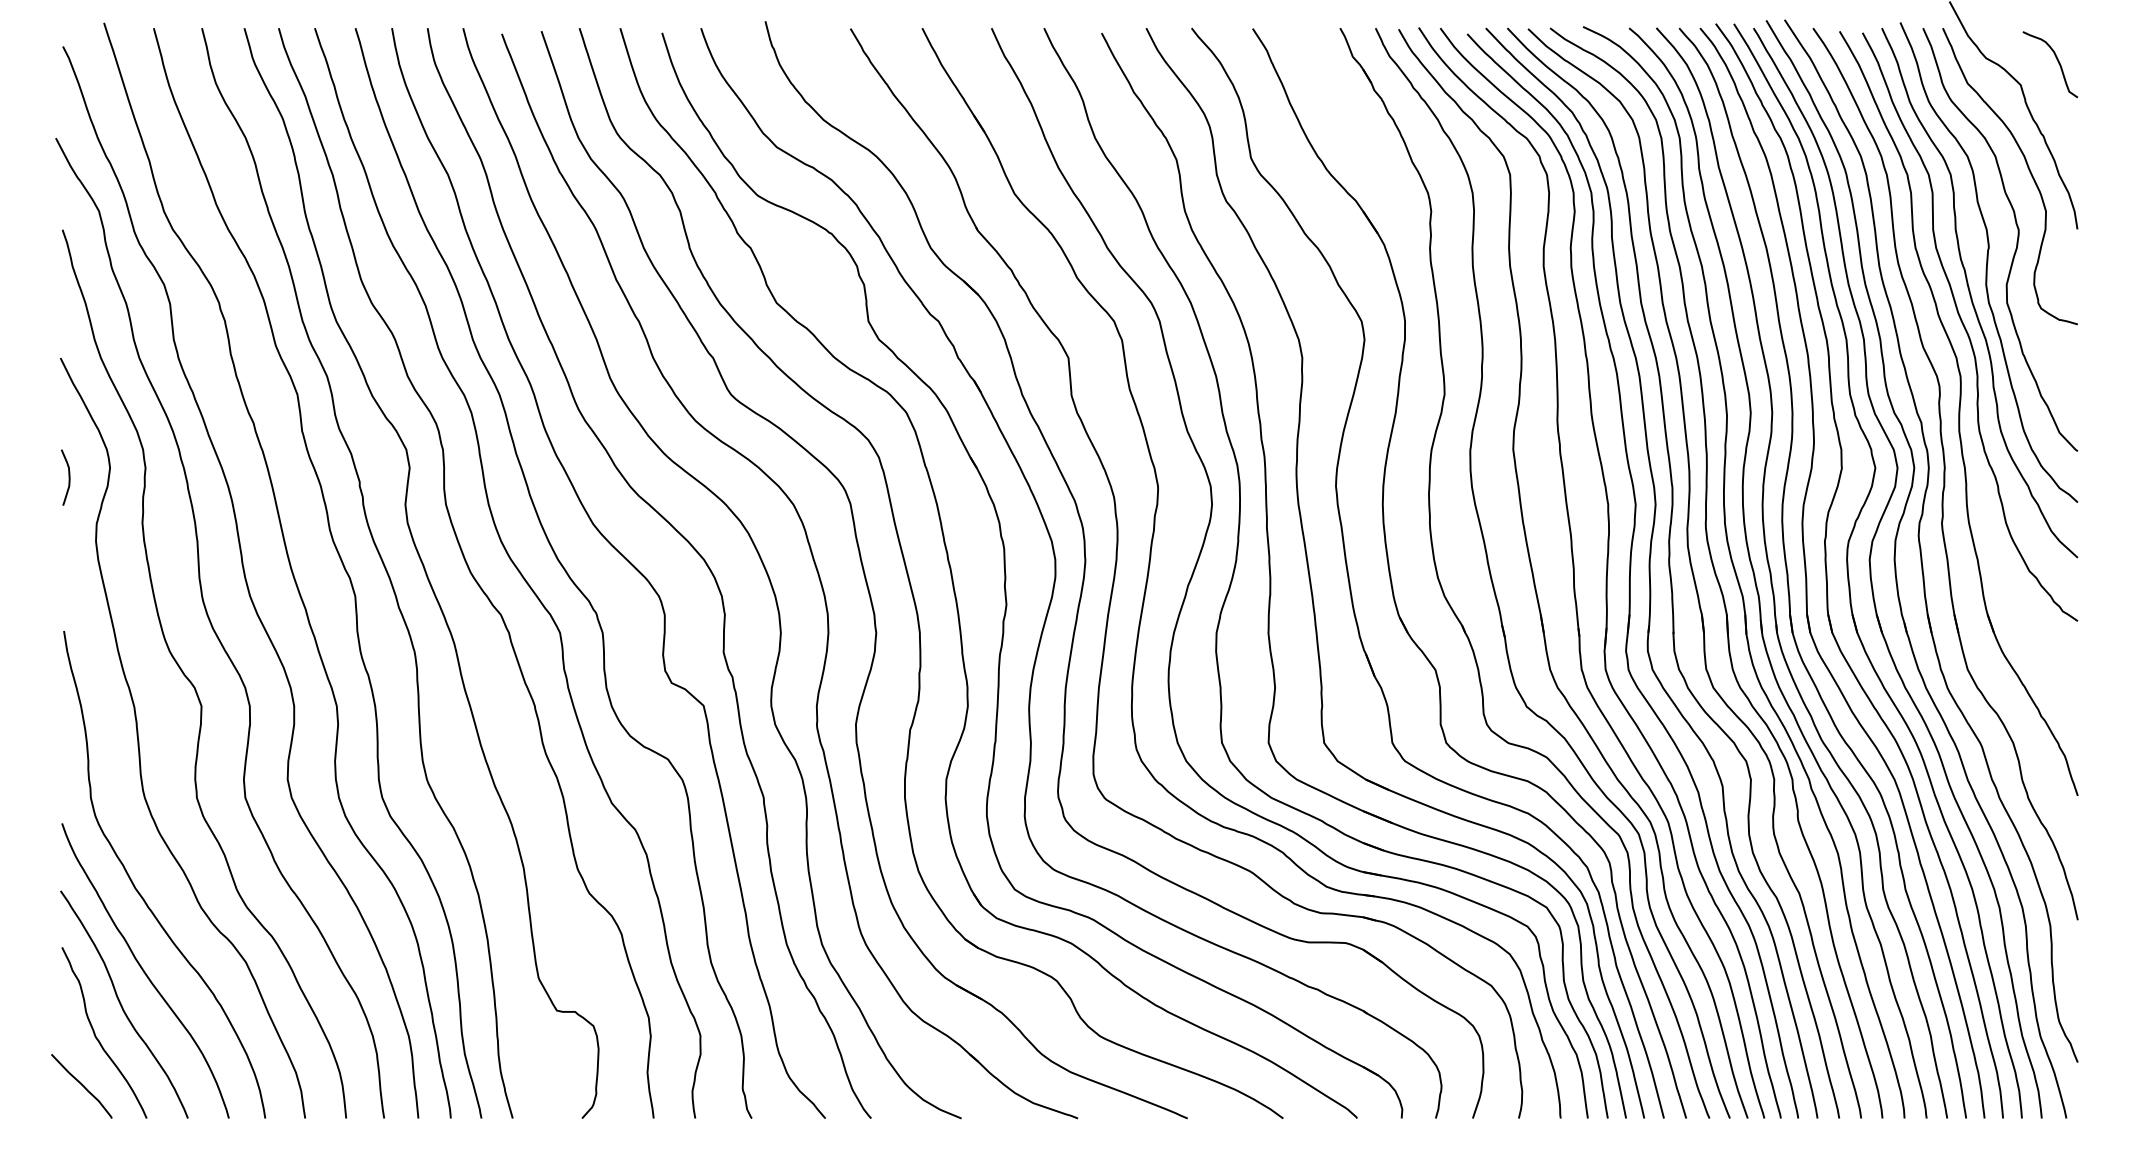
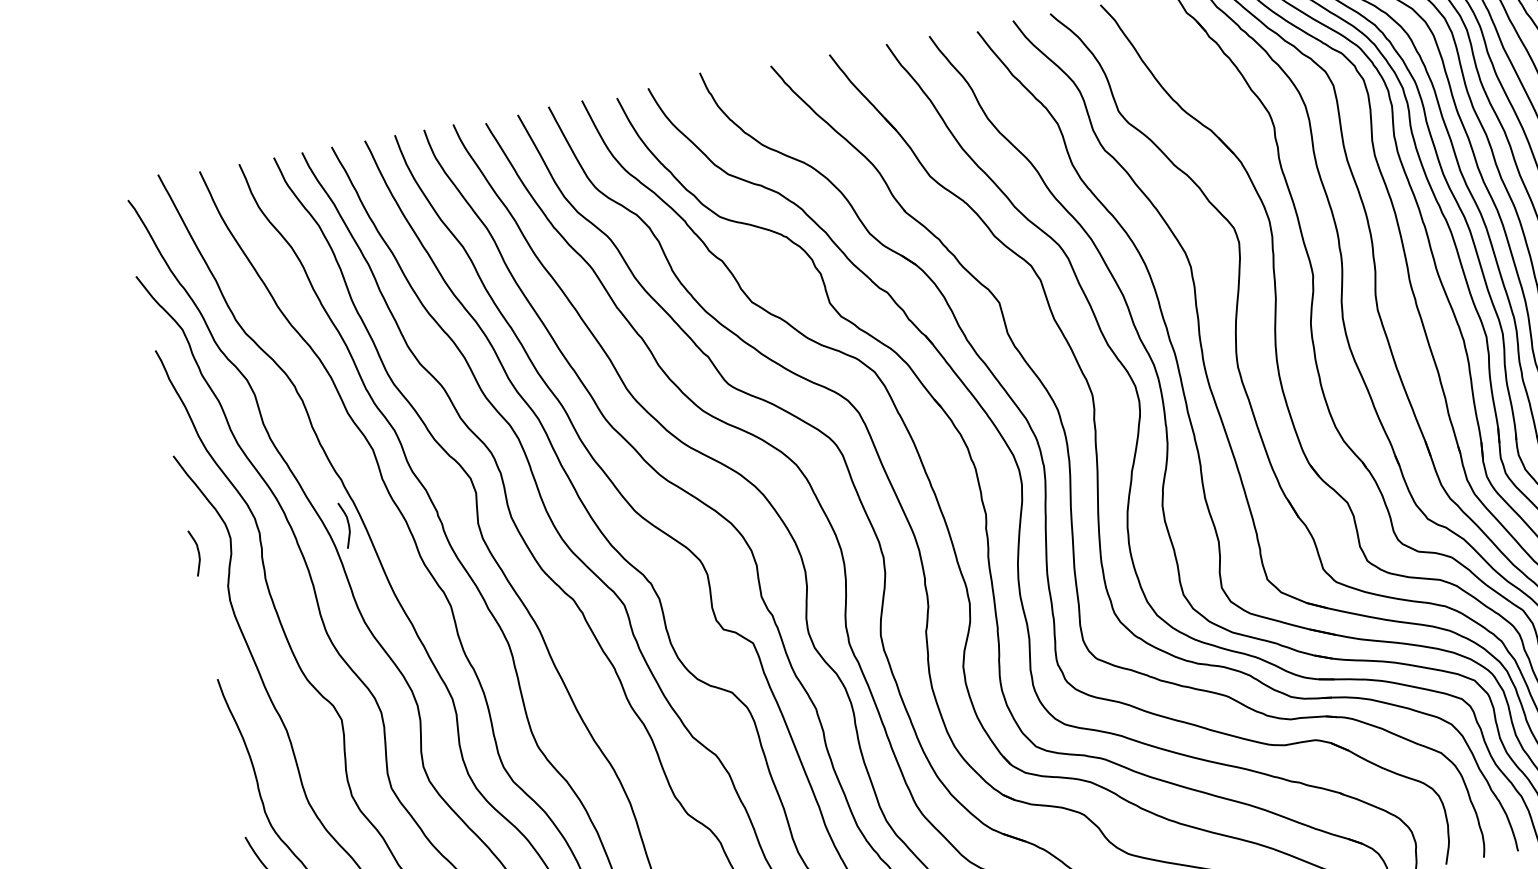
curve: (251, 477) -> (347, 524), added

